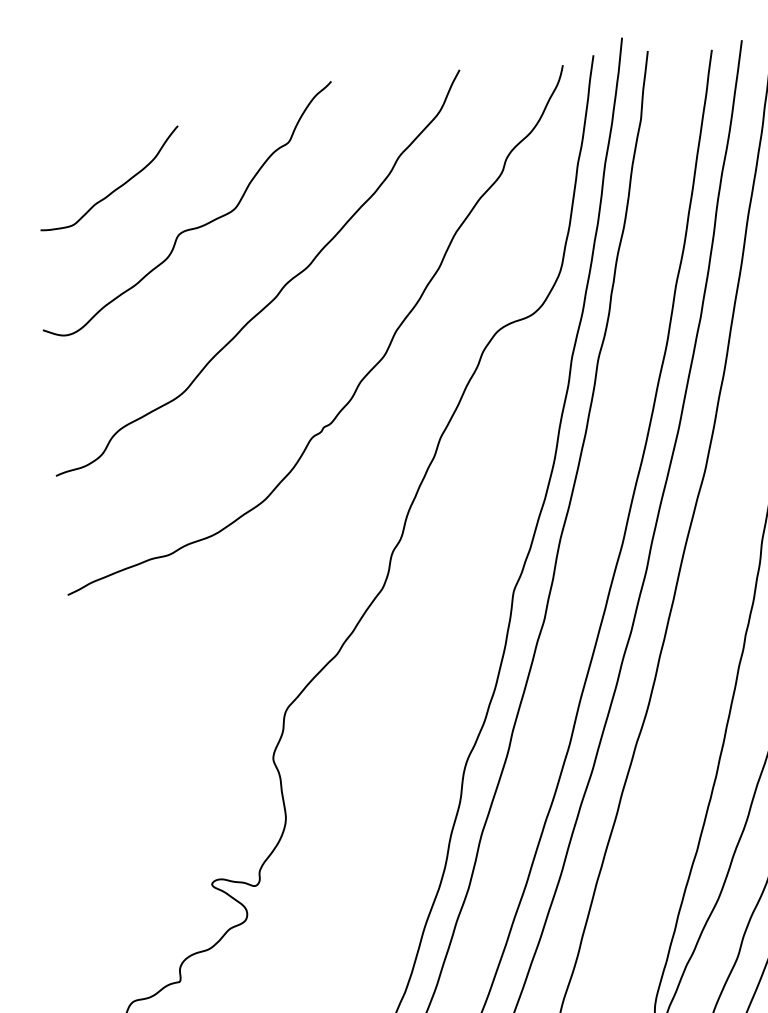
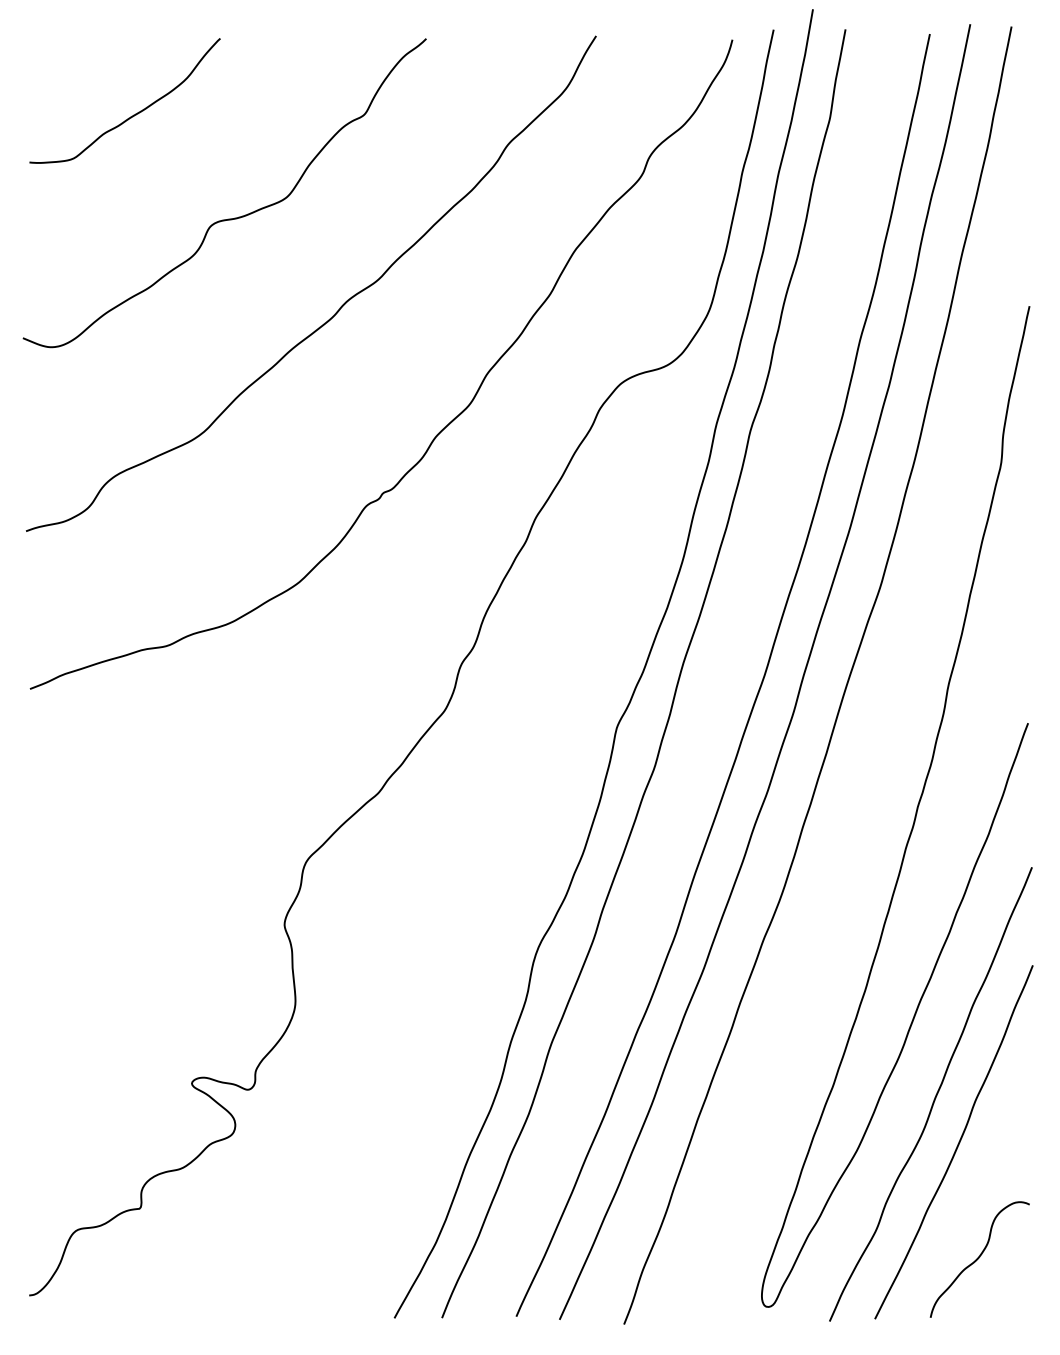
curve: (116, 188) -> (133, 114), moved

